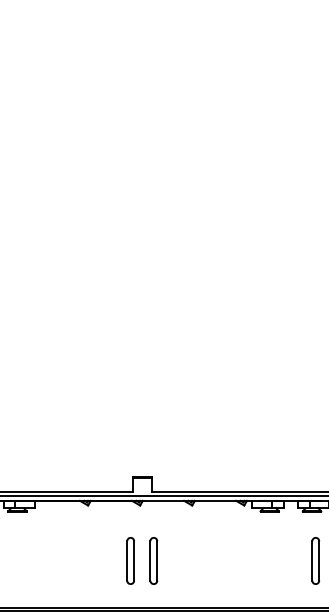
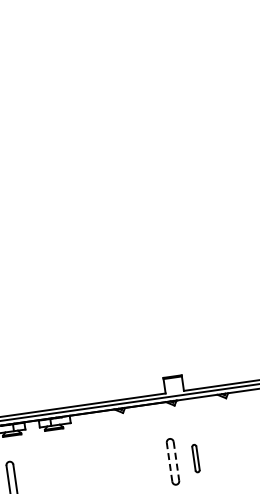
line: (127, 560) -> (169, 461), solid -> dashed
line: (134, 560) -> (176, 460), solid -> dashed
part: (153, 560) -> (195, 458), size x0.6

